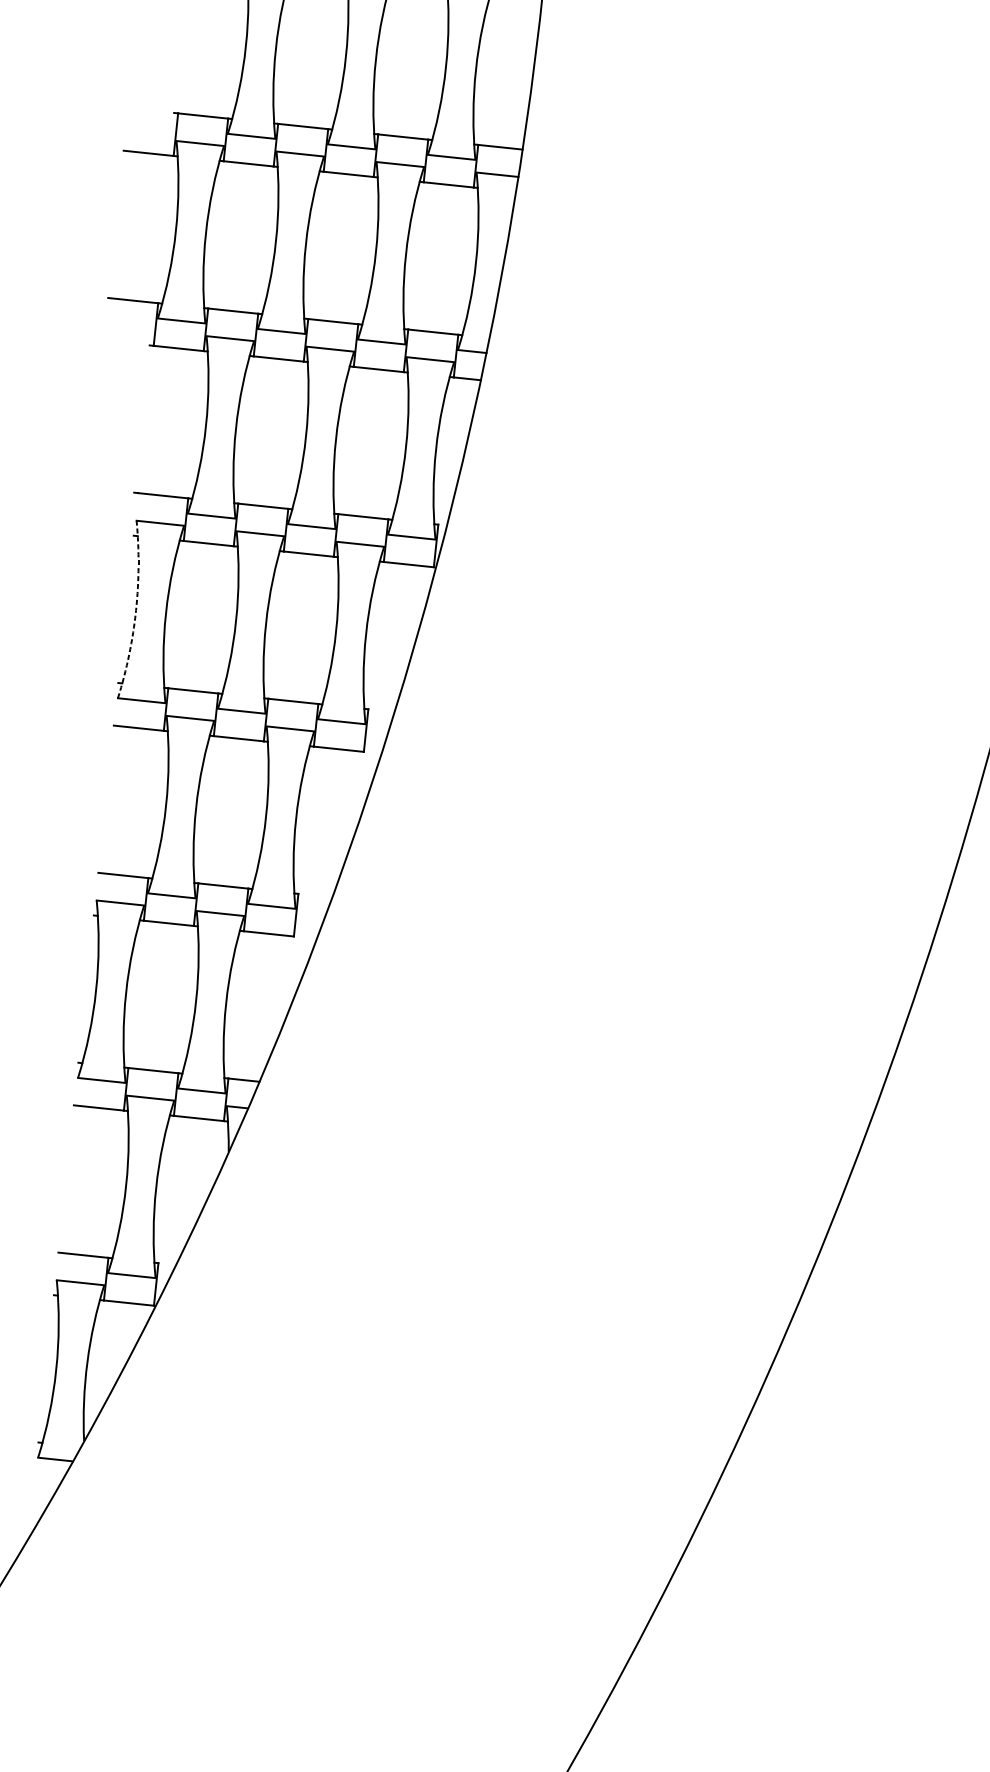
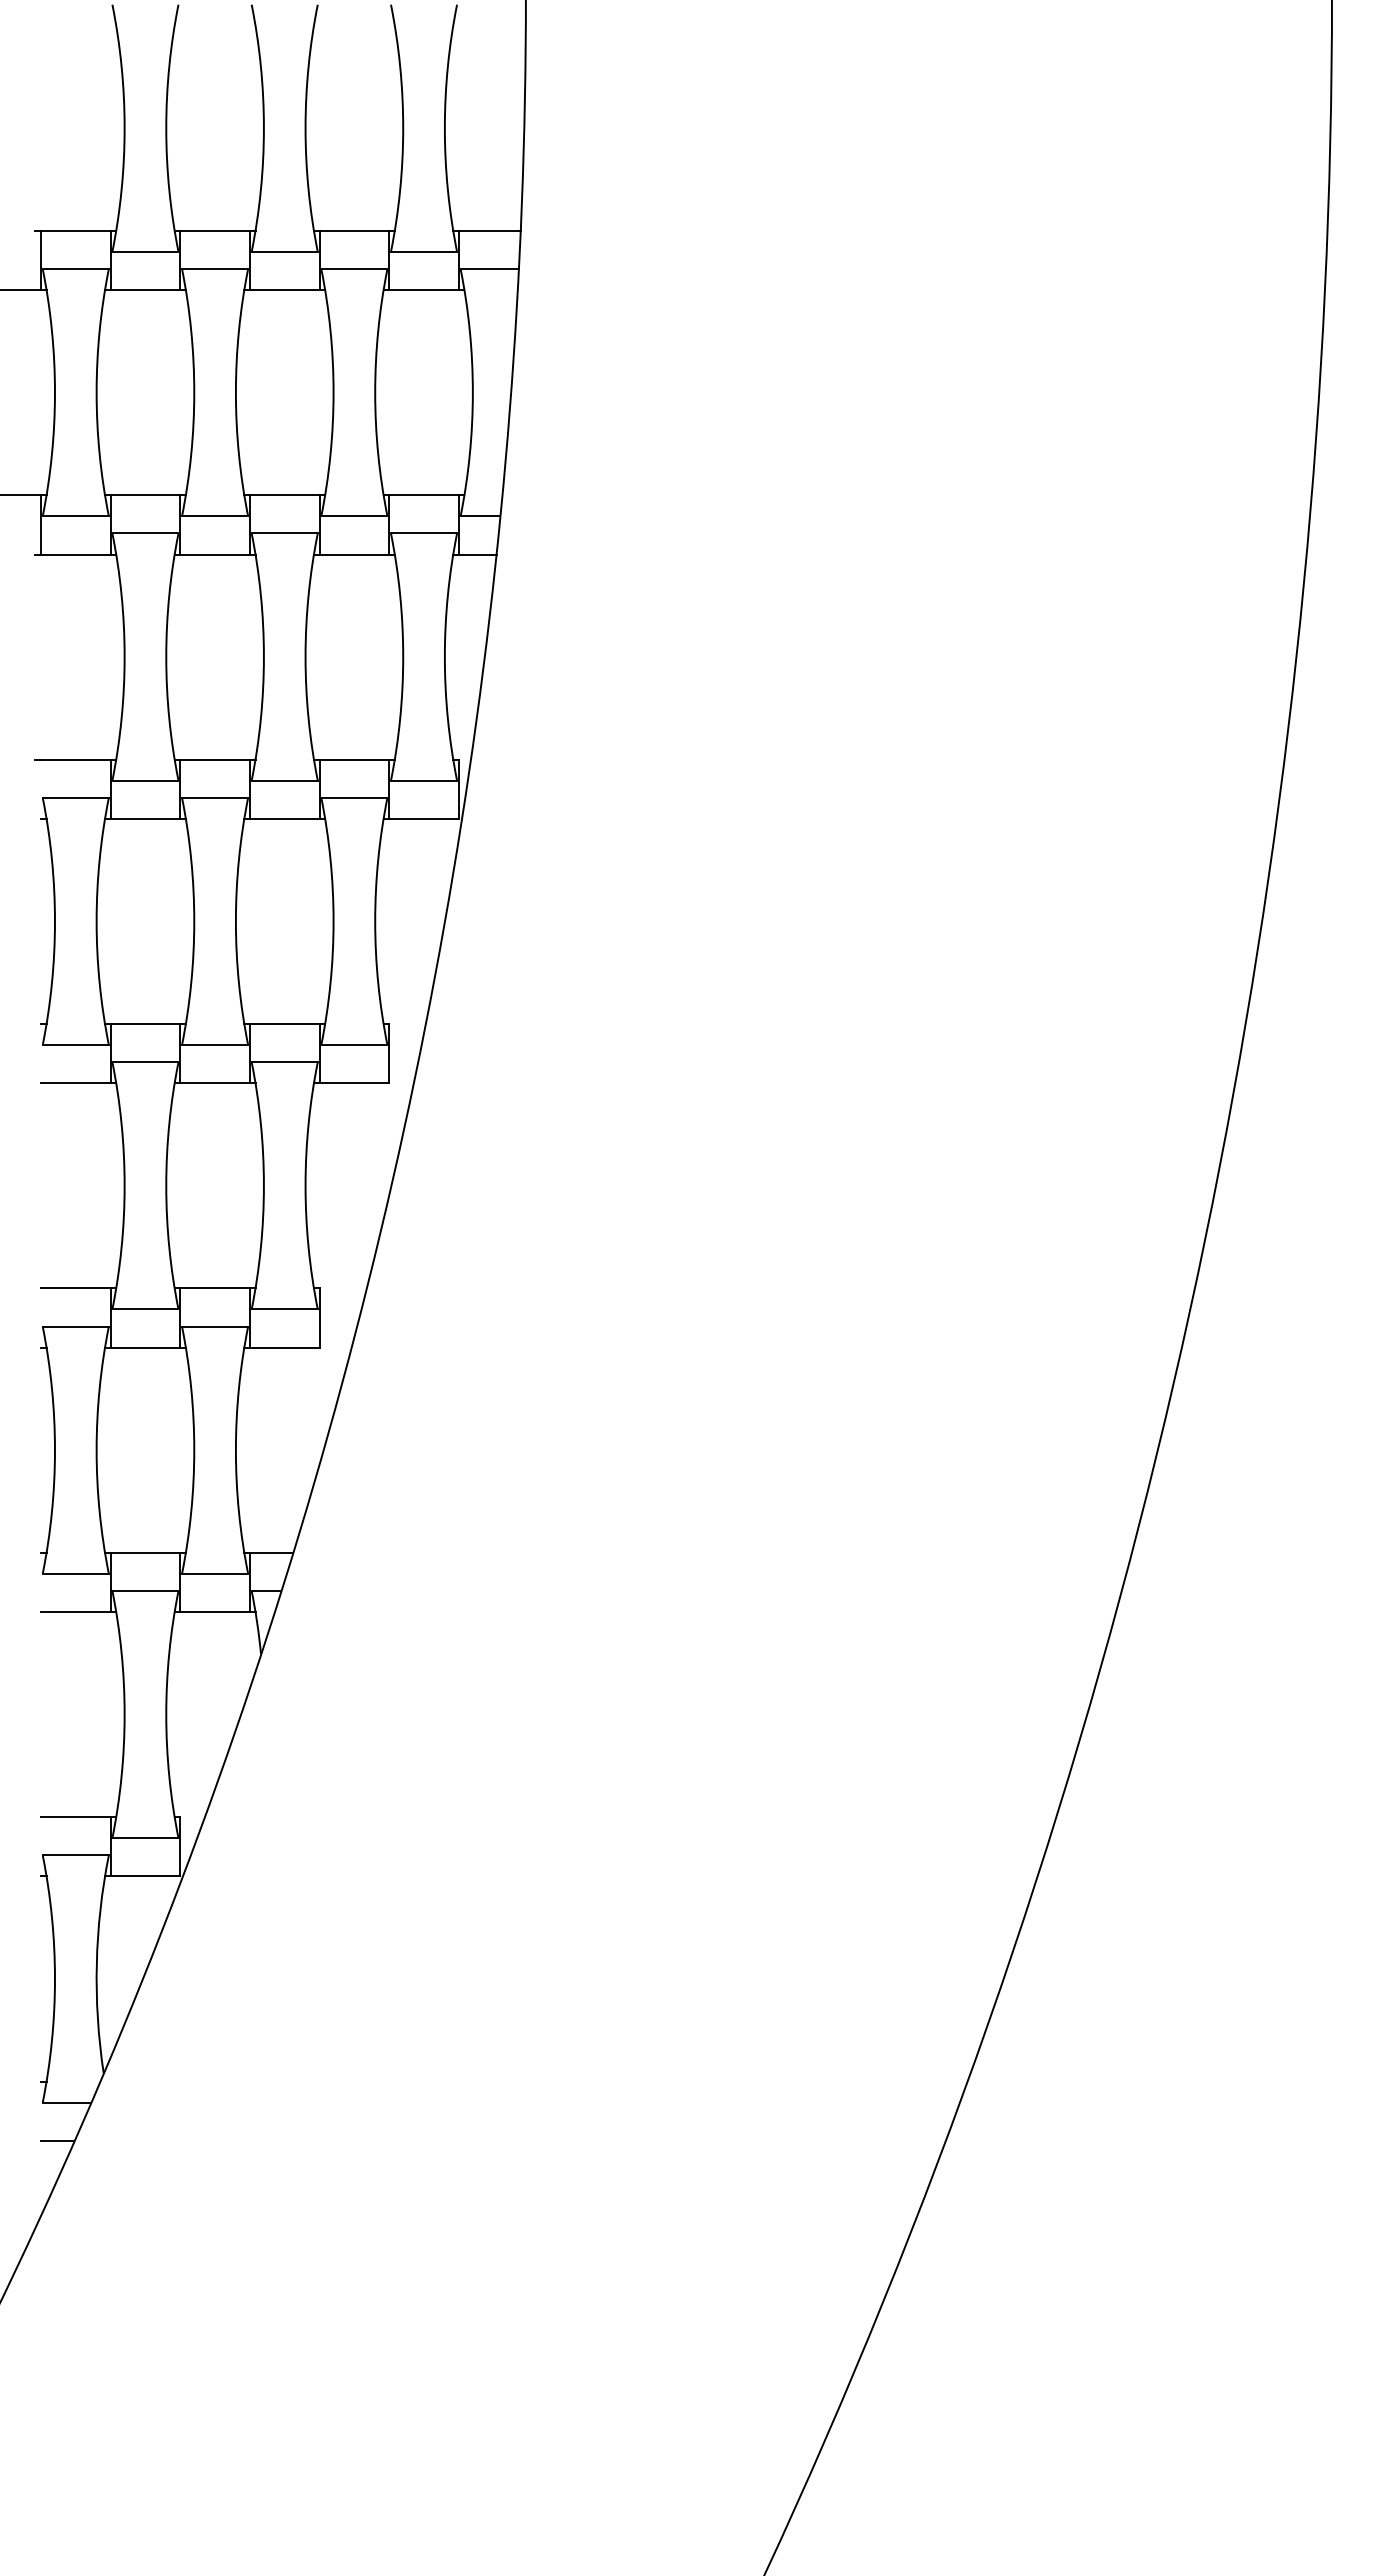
arc: (136, 610) -> (55, 921), dashed -> solid
line: (45, 1486) -> (57, 2140), added

